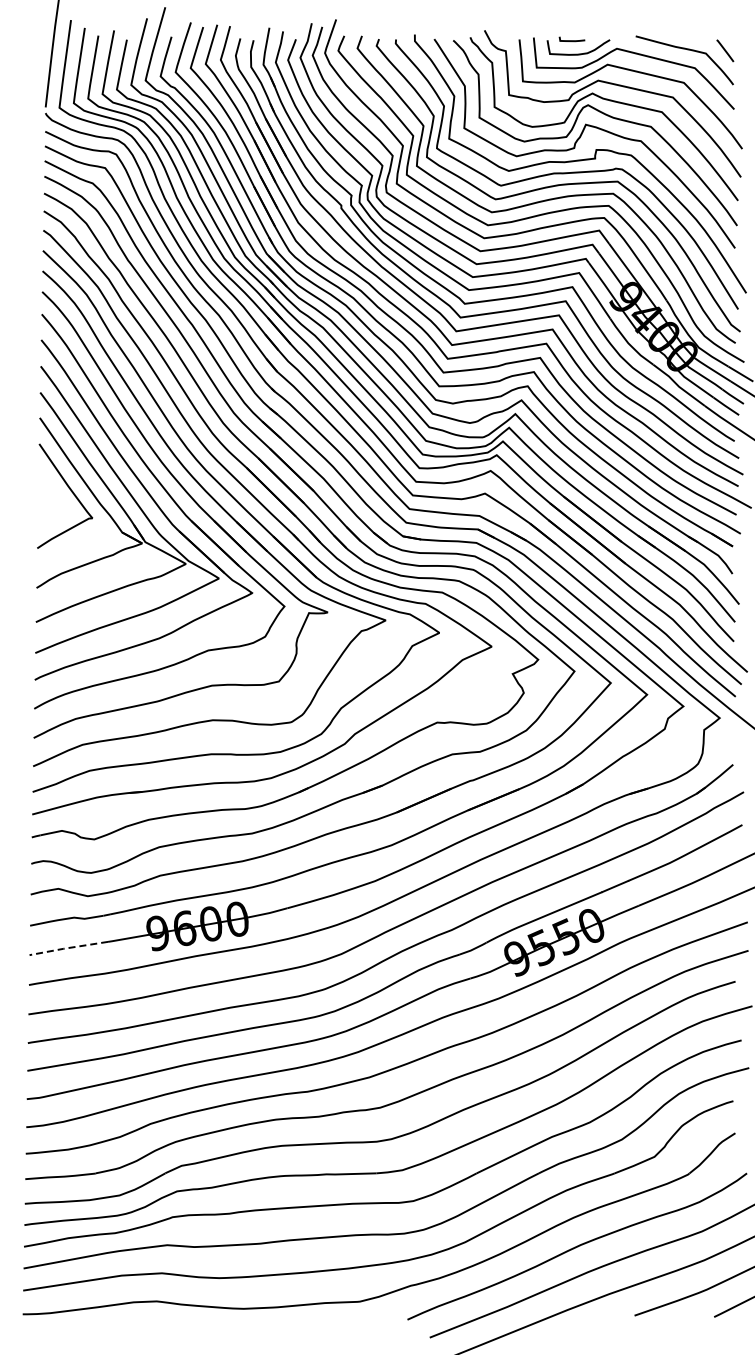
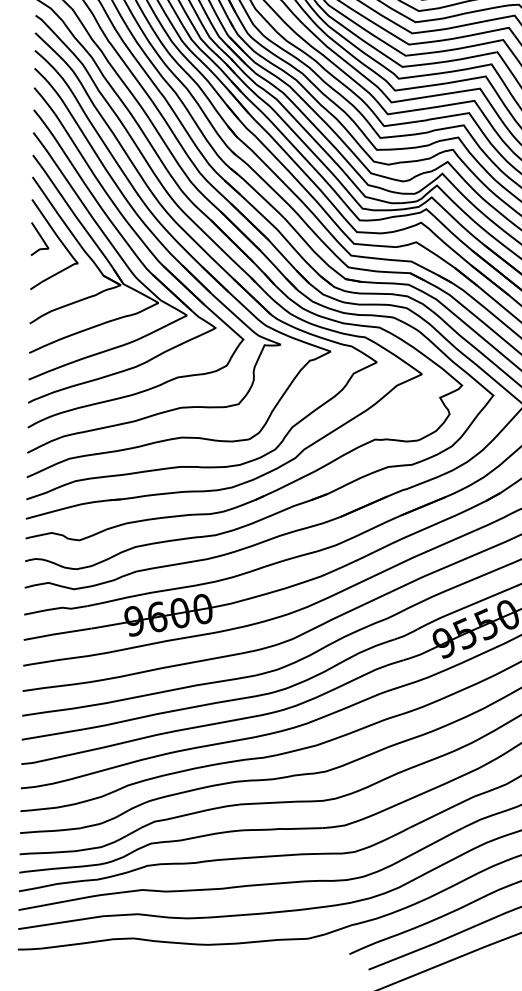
curve: (49, 488) -> (40, 237), added
line: (68, 948) -> (57, 634), dashed -> solid

